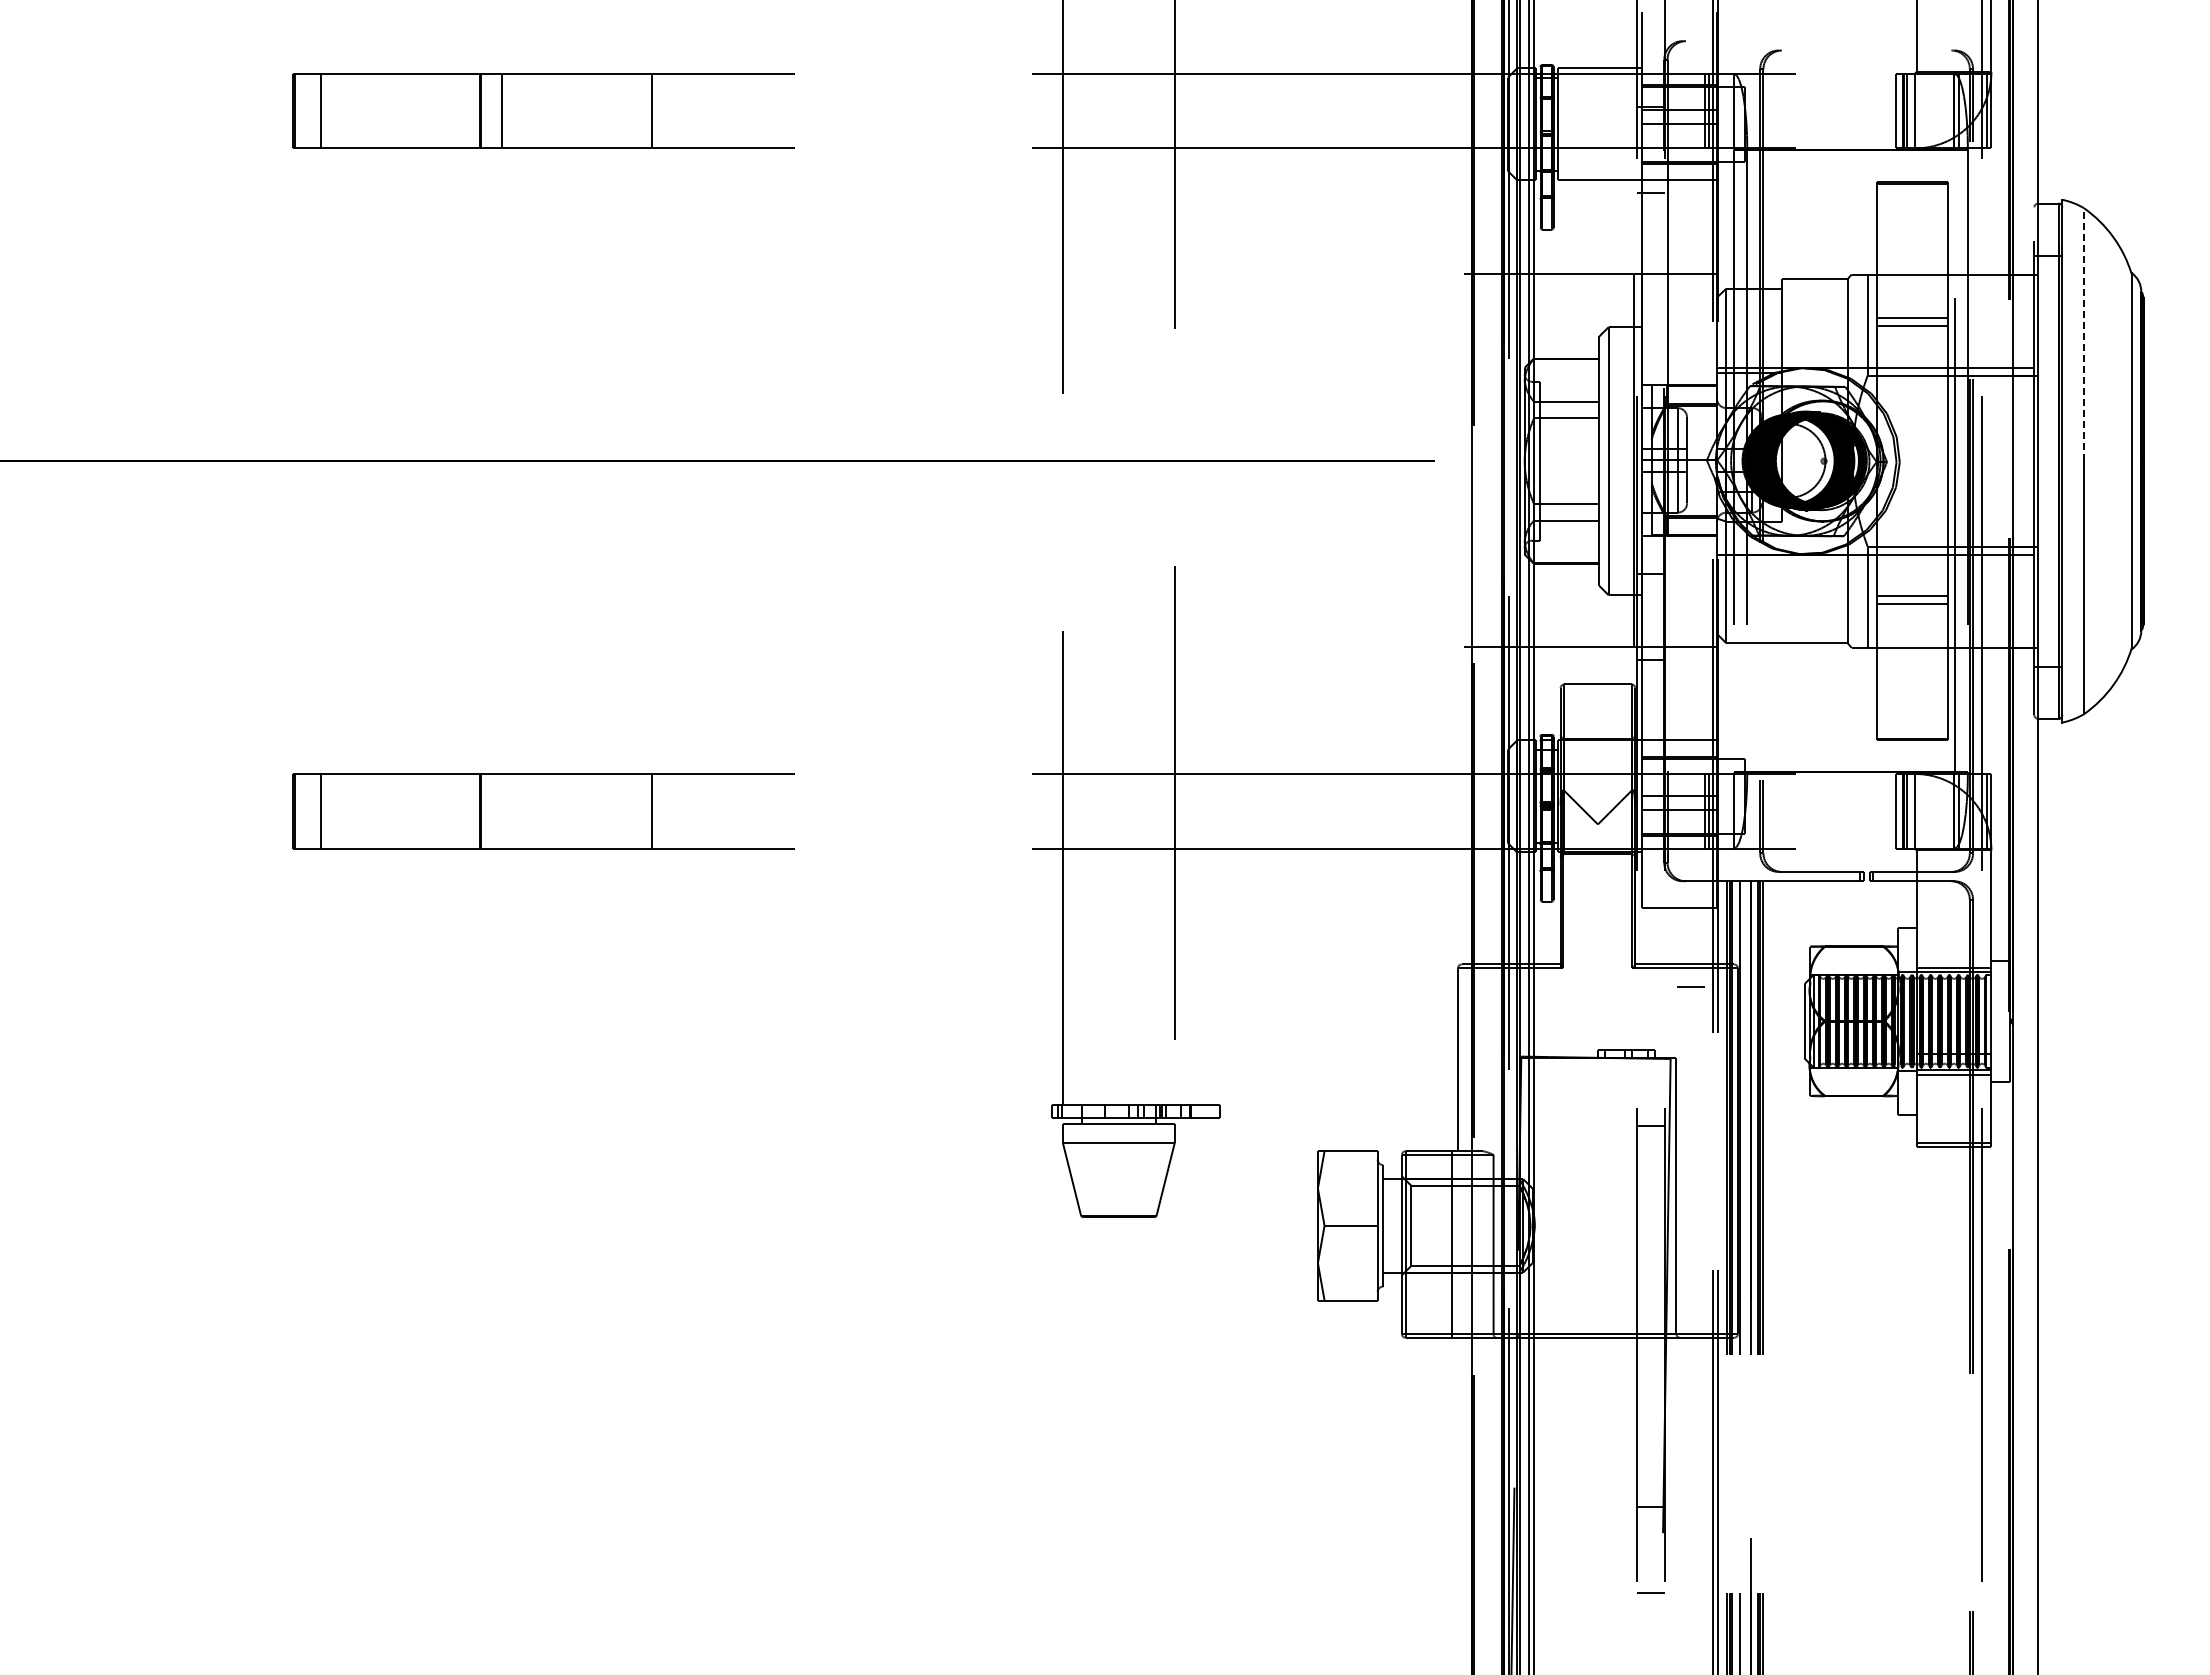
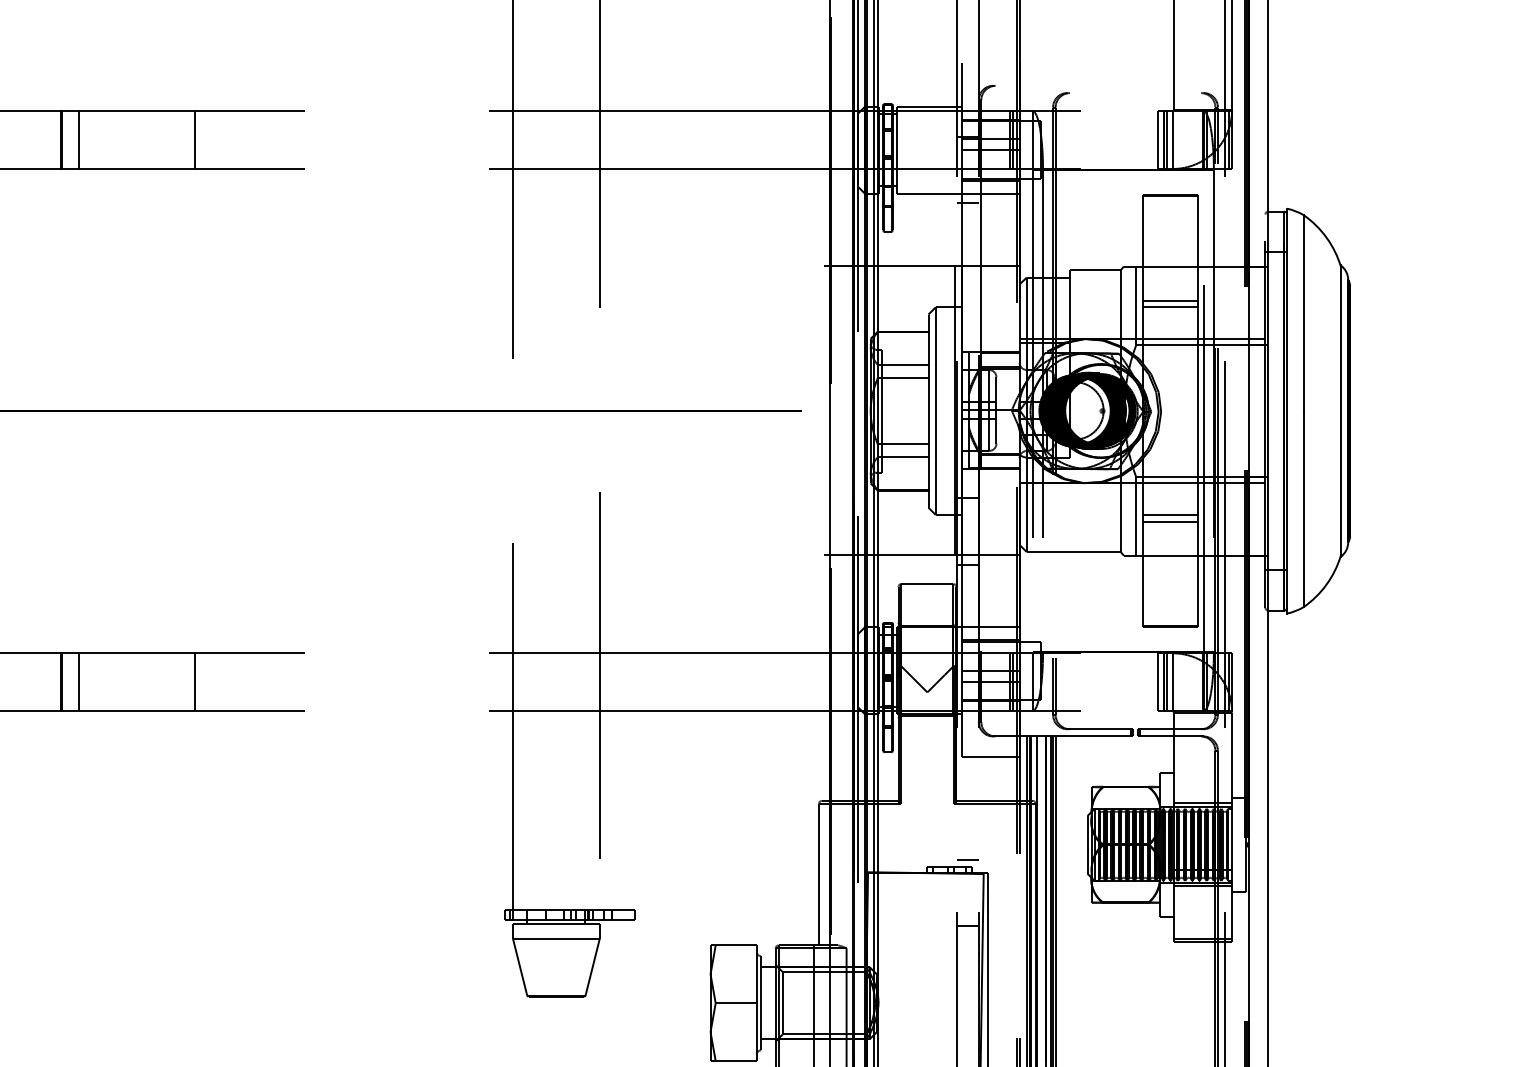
line: (2083, 334) -> (1303, 313), dashed -> solid
line: (501, 810) -> (78, 681), added
line: (1690, 986) -> (968, 859), moved

